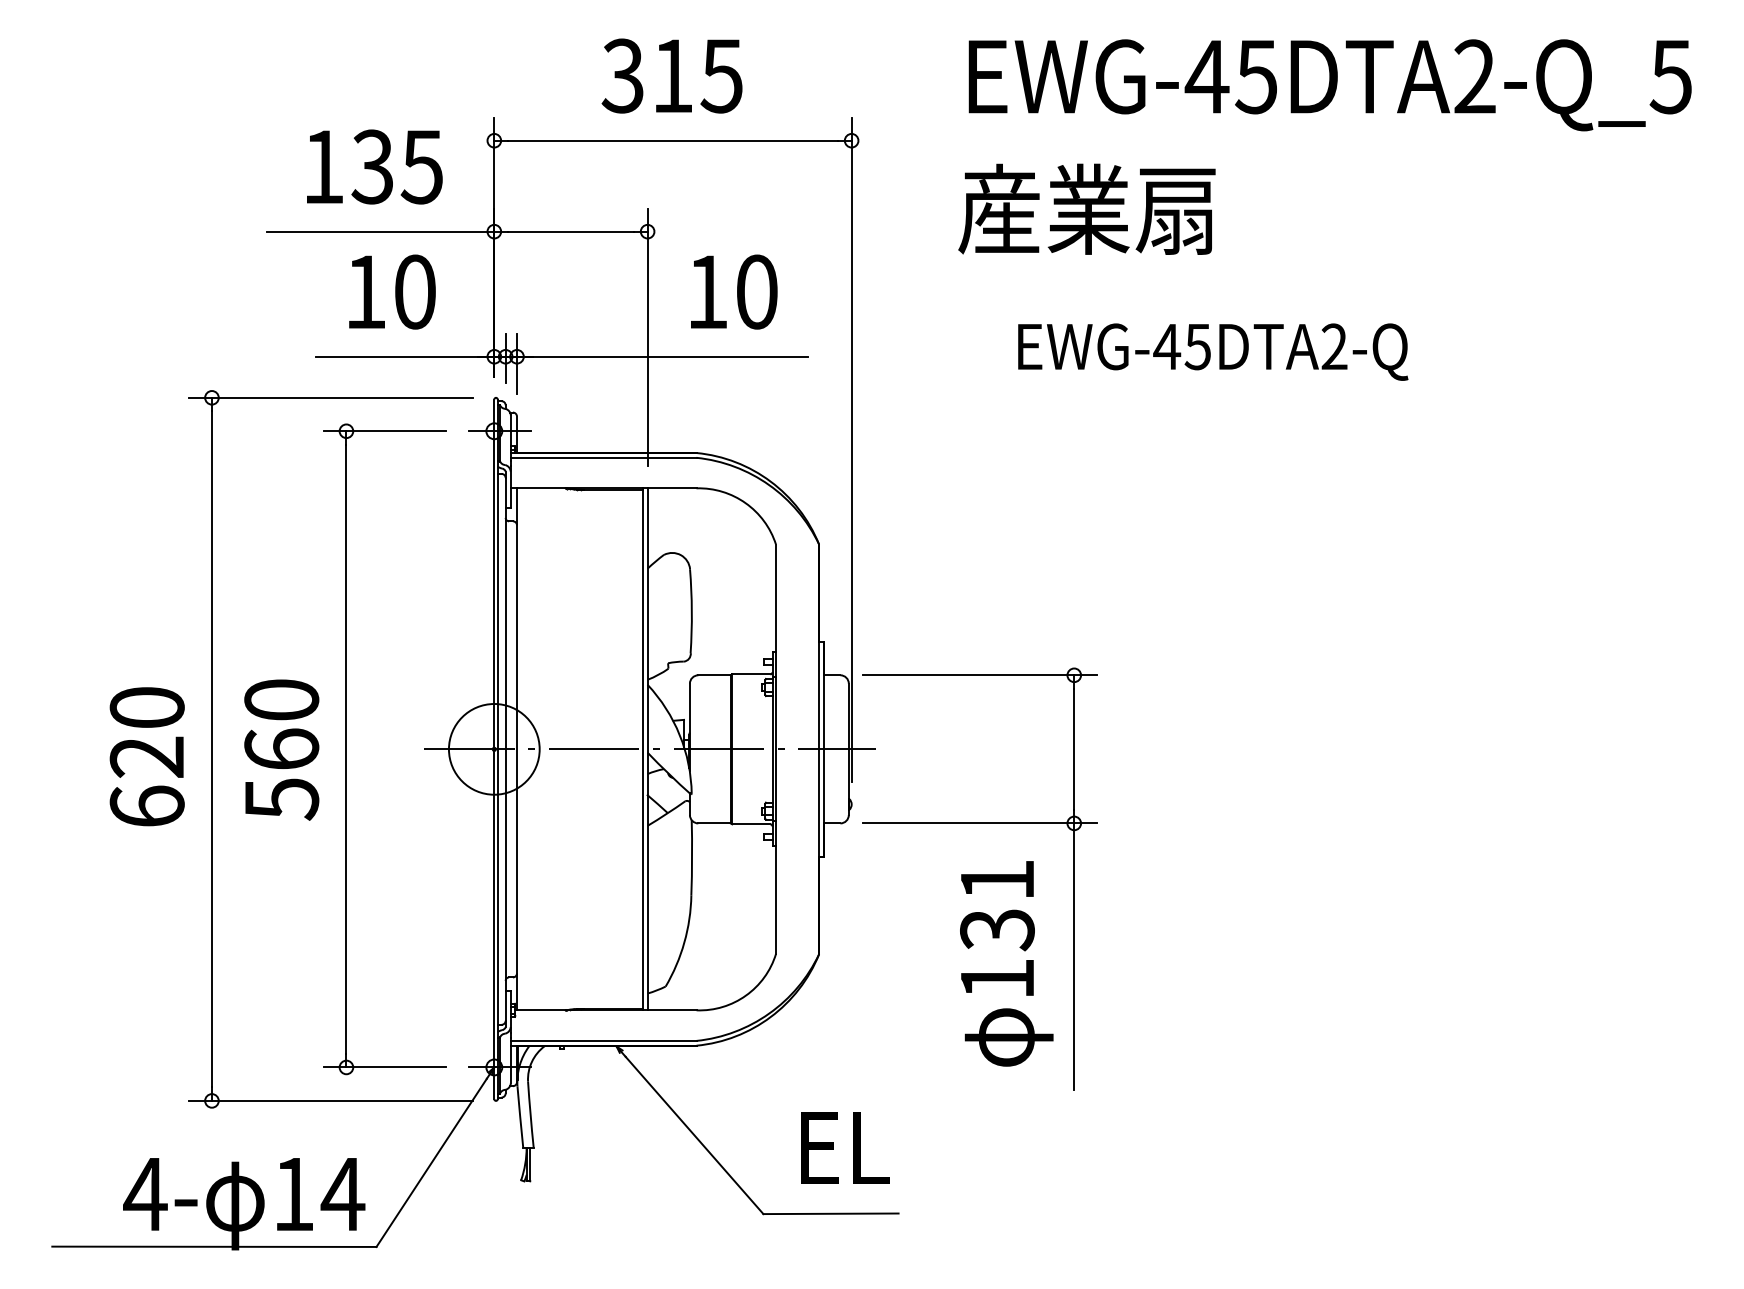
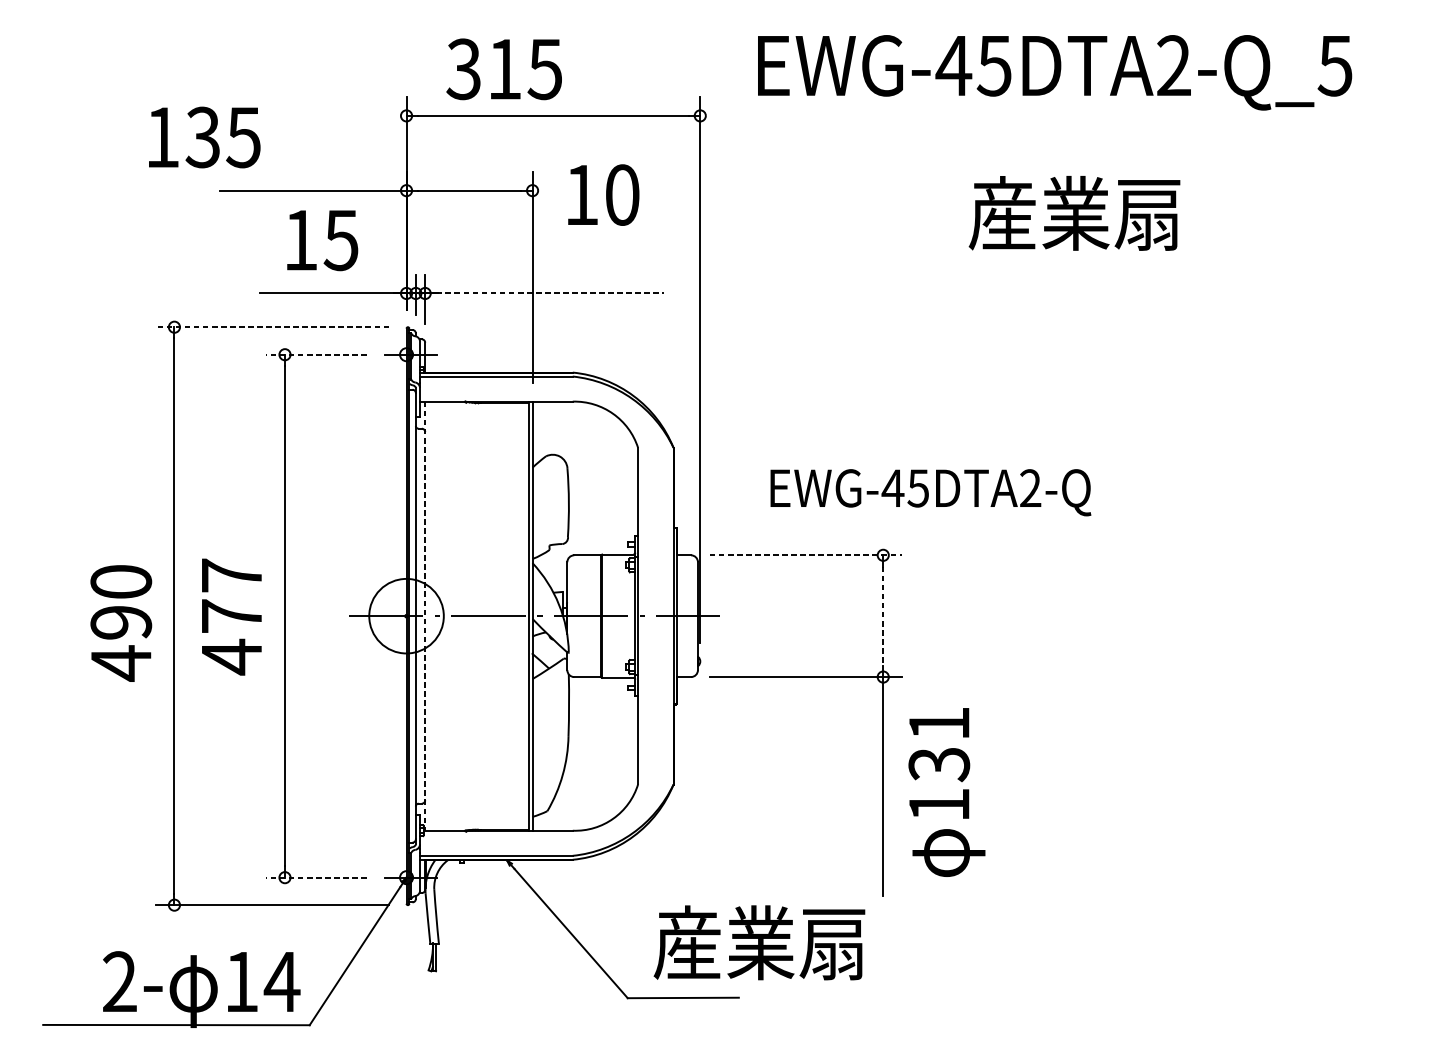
text: (671, 75) -> (503, 68), moved
text: (1329, 85) -> (1054, 72), moved
text: (374, 166) -> (204, 137), moved
text: (1086, 208) -> (1074, 212), moved
text: (414, 291) -> (340, 239), 10 -> 15
text: (734, 291) -> (603, 194), moved
text: (1213, 351) -> (931, 492), moved
line: (669, 356) -> (550, 293), solid -> dashed
line: (330, 397) -> (271, 326), solid -> dashed
line: (384, 431) -> (316, 354), solid -> dashed
line: (980, 675) -> (806, 555), solid -> dashed
line: (517, 749) -> (425, 616), solid -> dashed
line: (1074, 749) -> (883, 616), solid -> dashed
text: (281, 750) -> (231, 617), 560 -> 477
text: (146, 782) -> (120, 643), 620 -> 490
text: (1006, 963) -> (946, 792), moved
line: (384, 1067) -> (316, 877), solid -> dashed
text: (923, 1146) -> (759, 942), EL -> 産業扇
text: (145, 1193) -> (119, 981), 4- -> 2-

